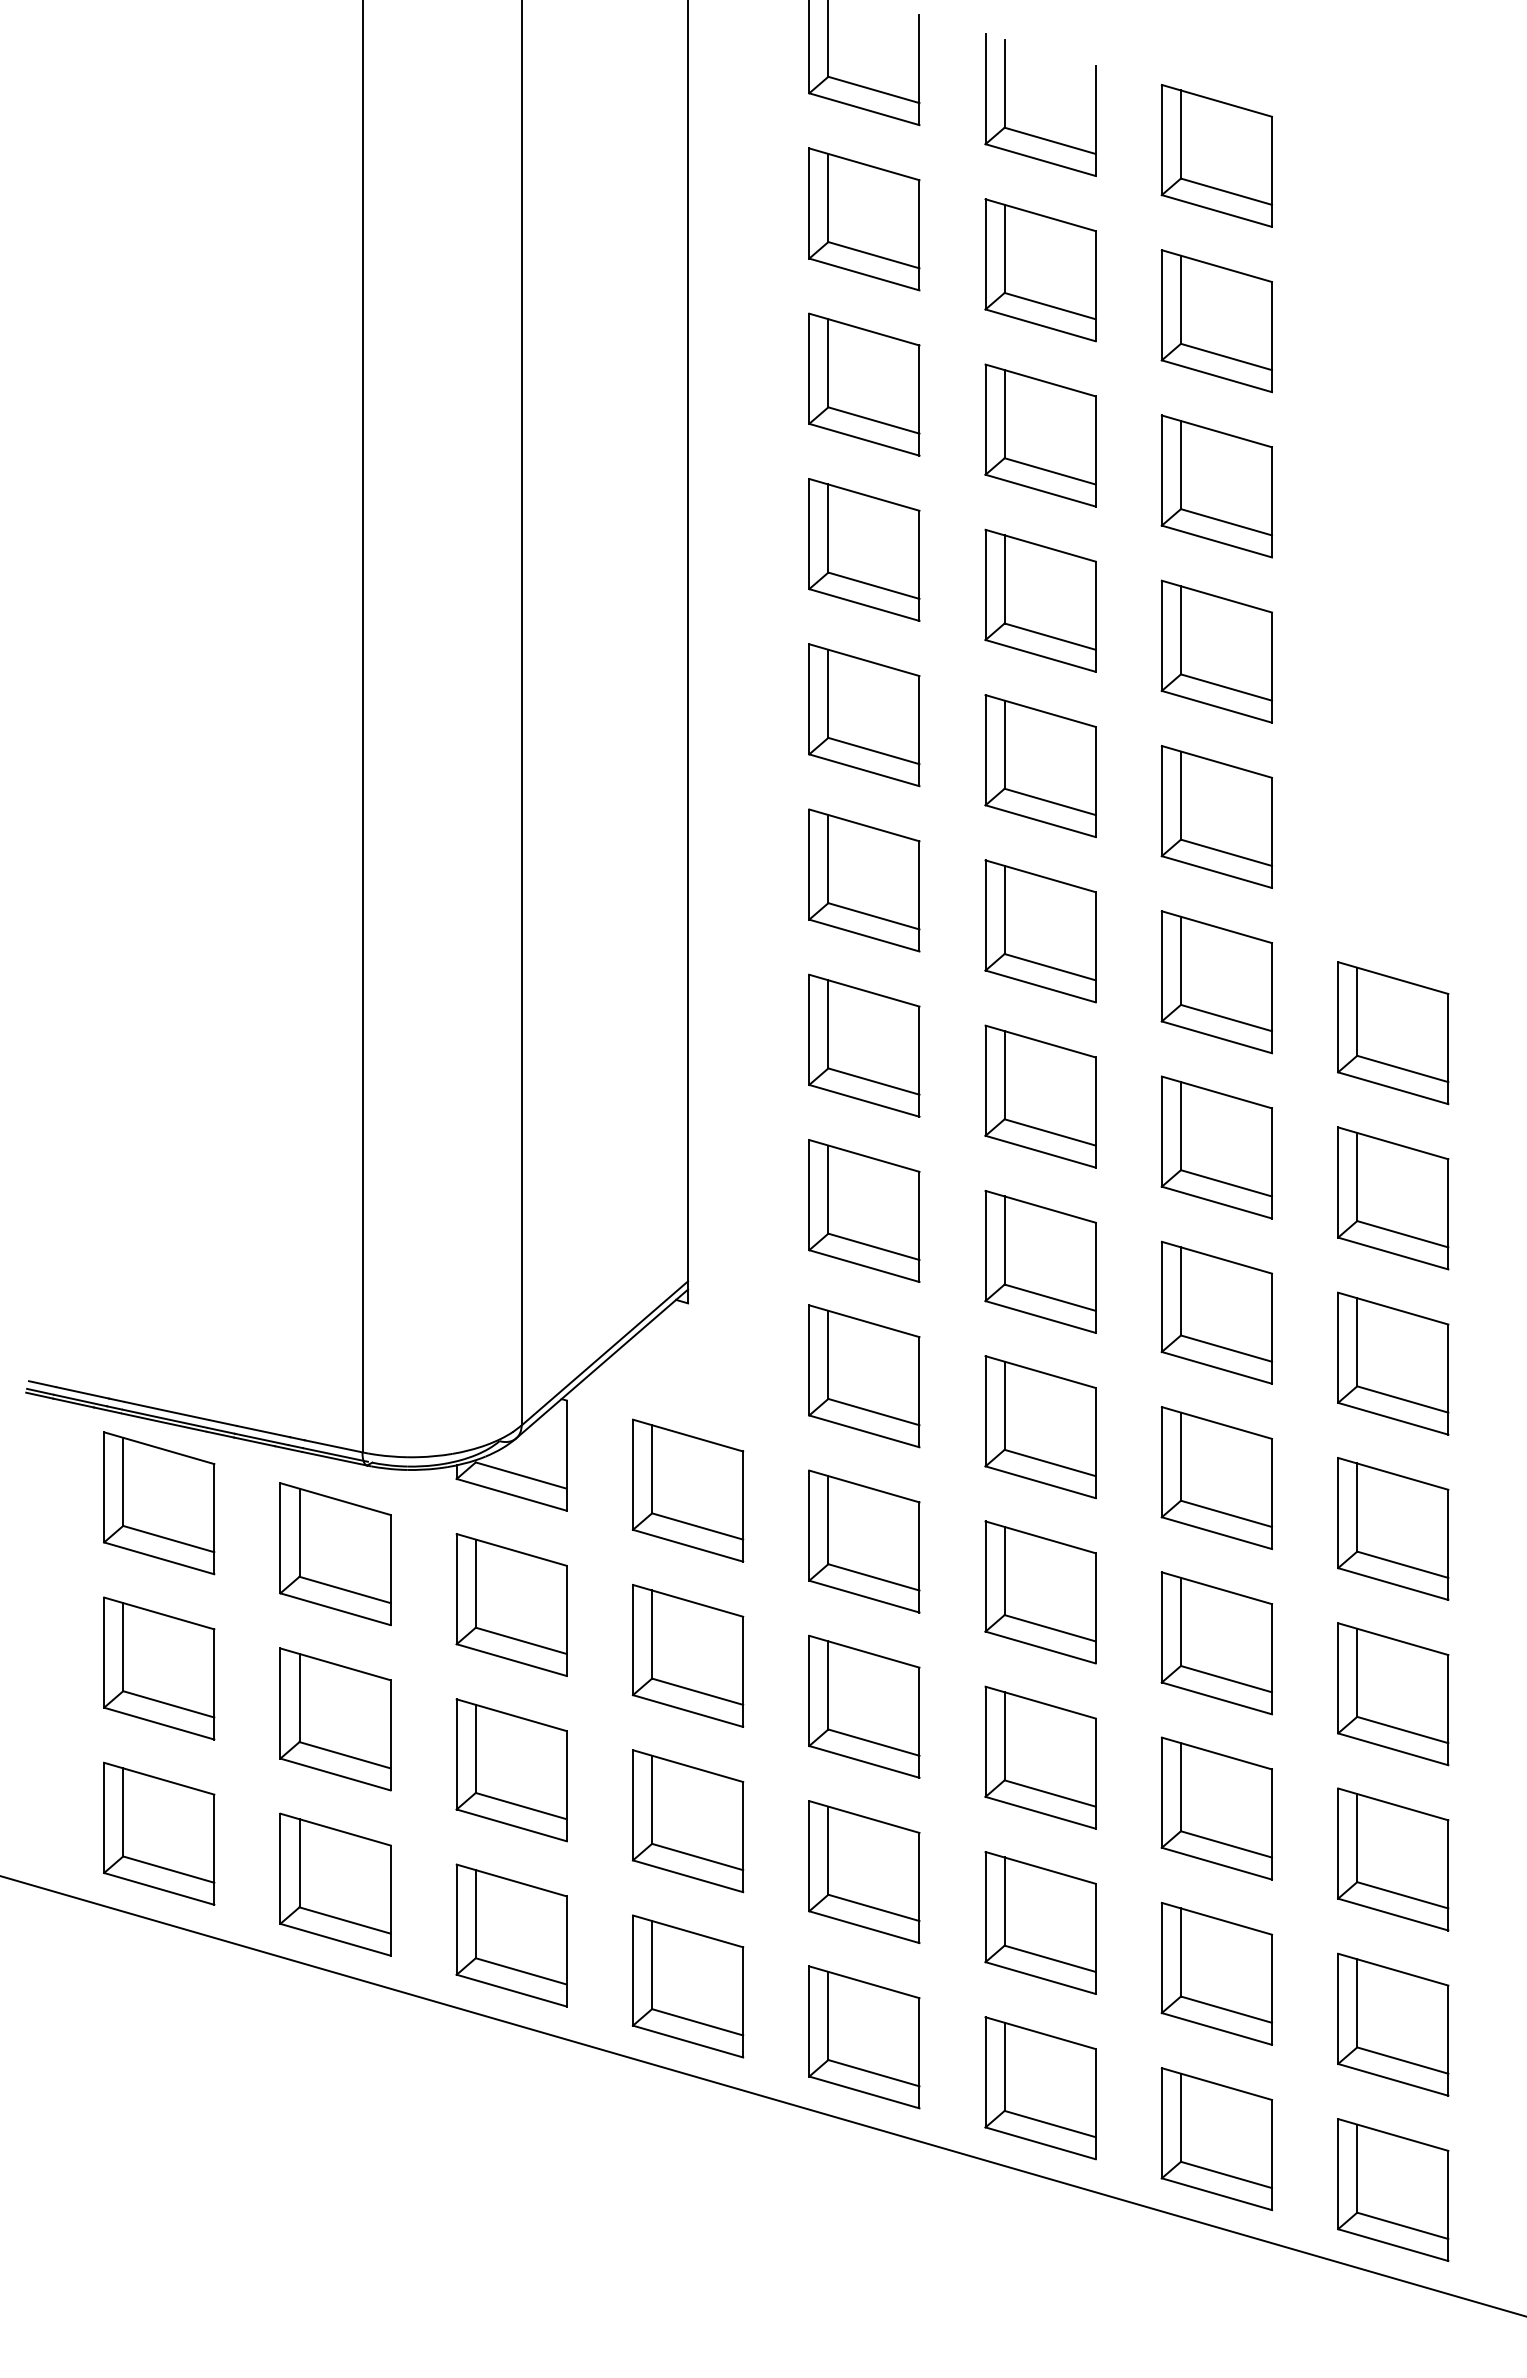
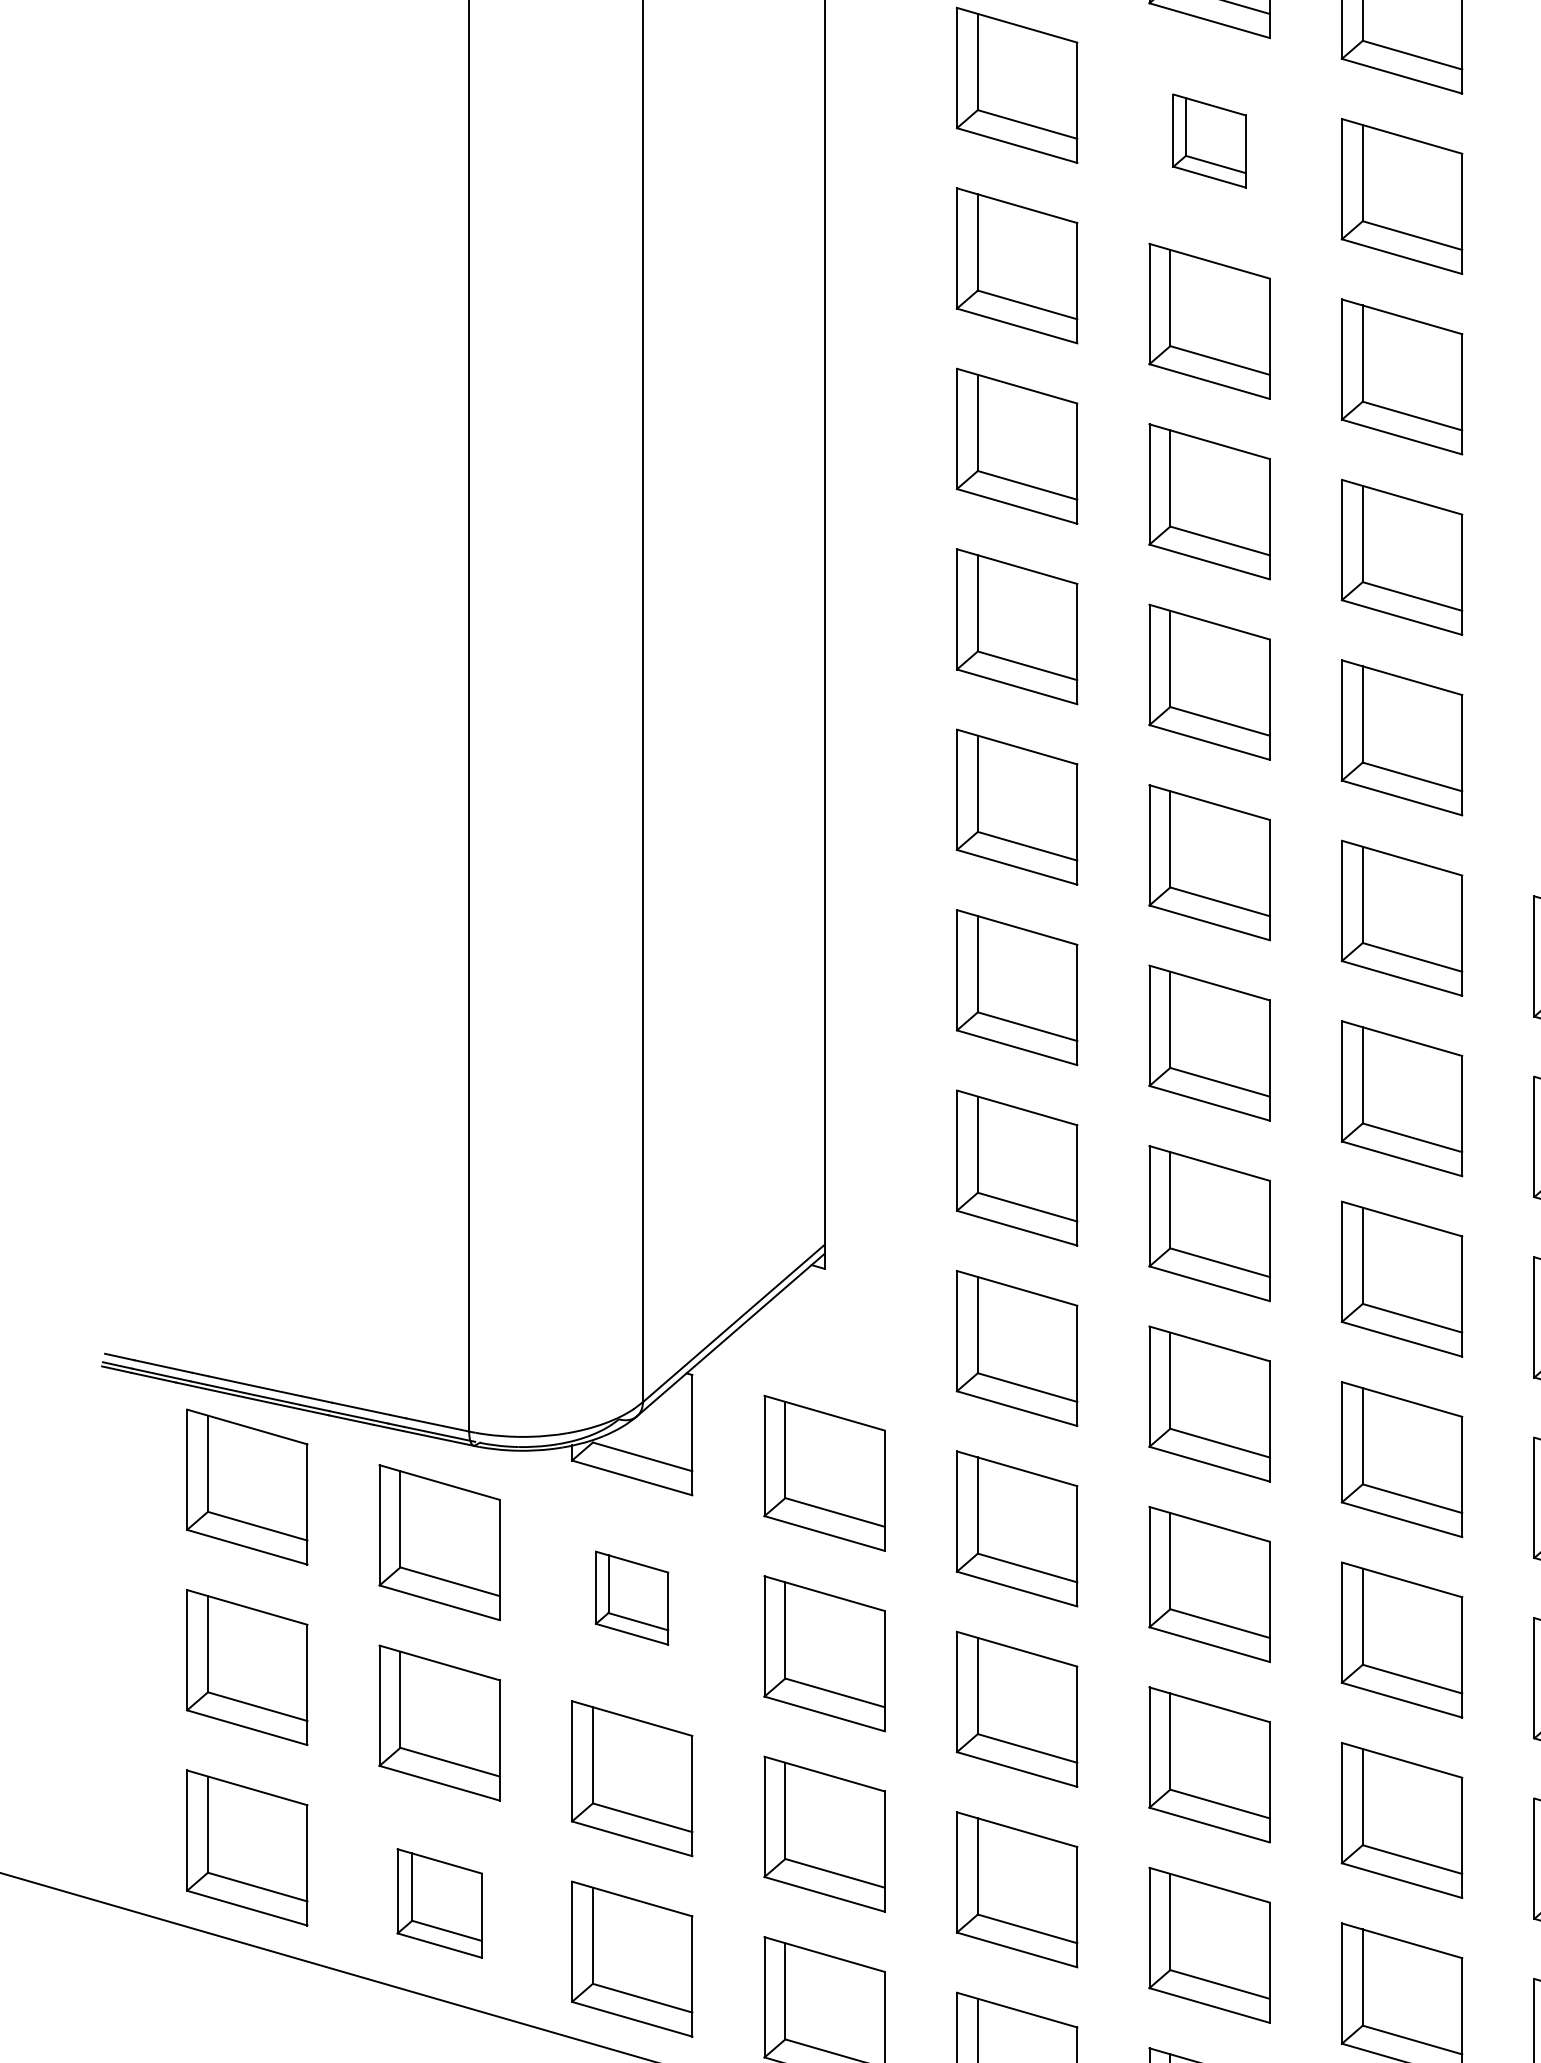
part: (1040, 270) -> (1209, 141), size x0.6
part: (511, 1604) -> (631, 1597), size x0.6
part: (335, 1884) -> (439, 1903), size x0.7

